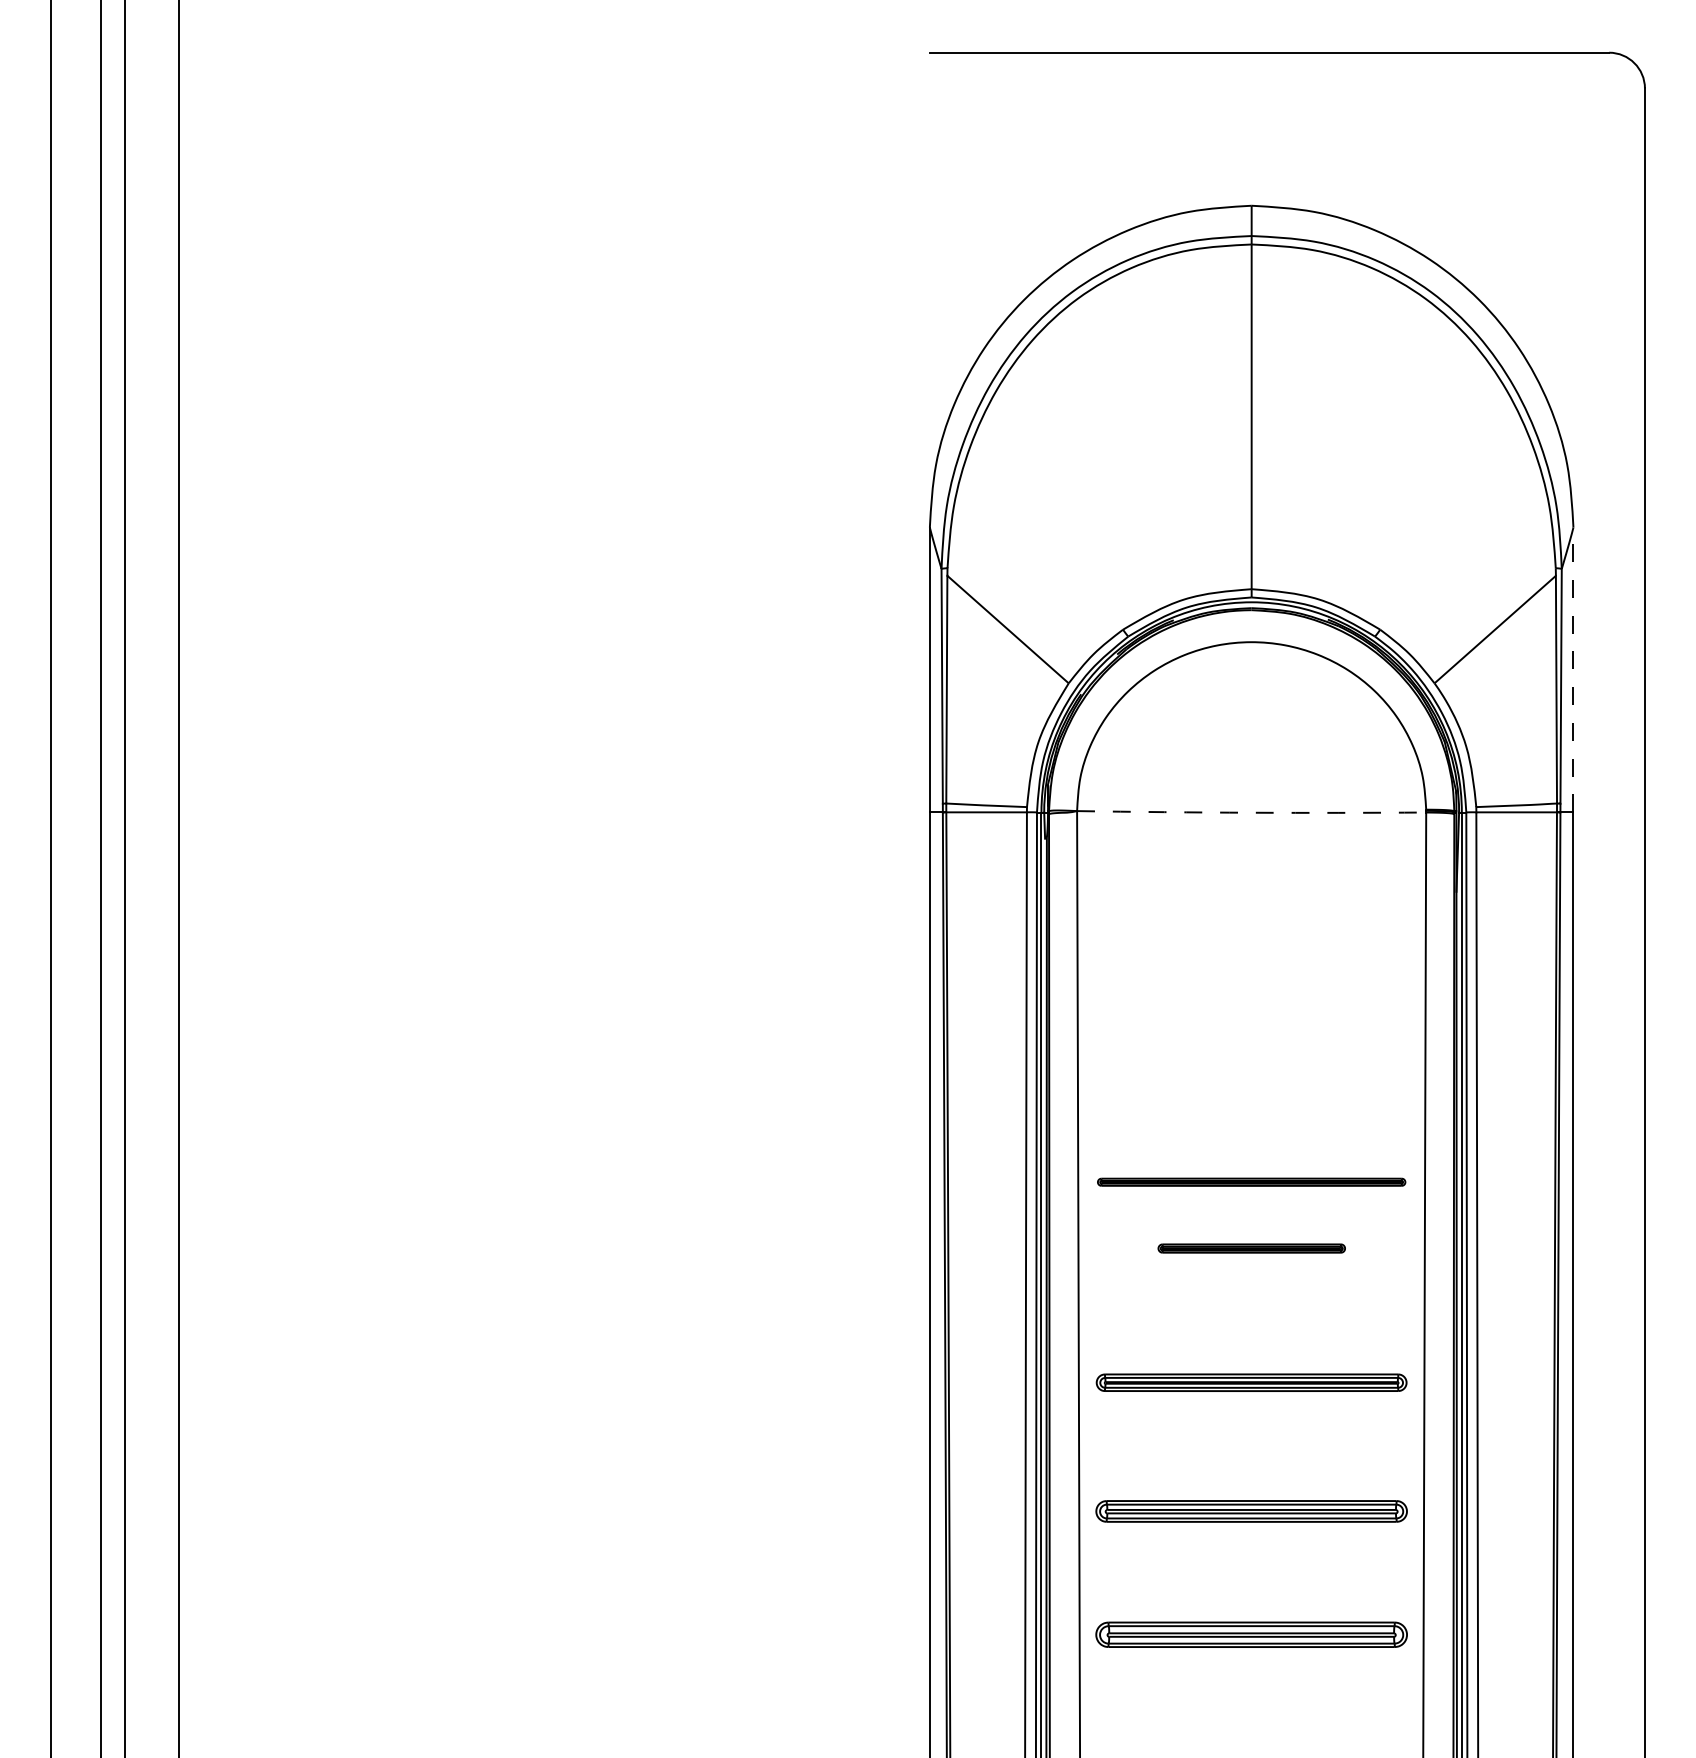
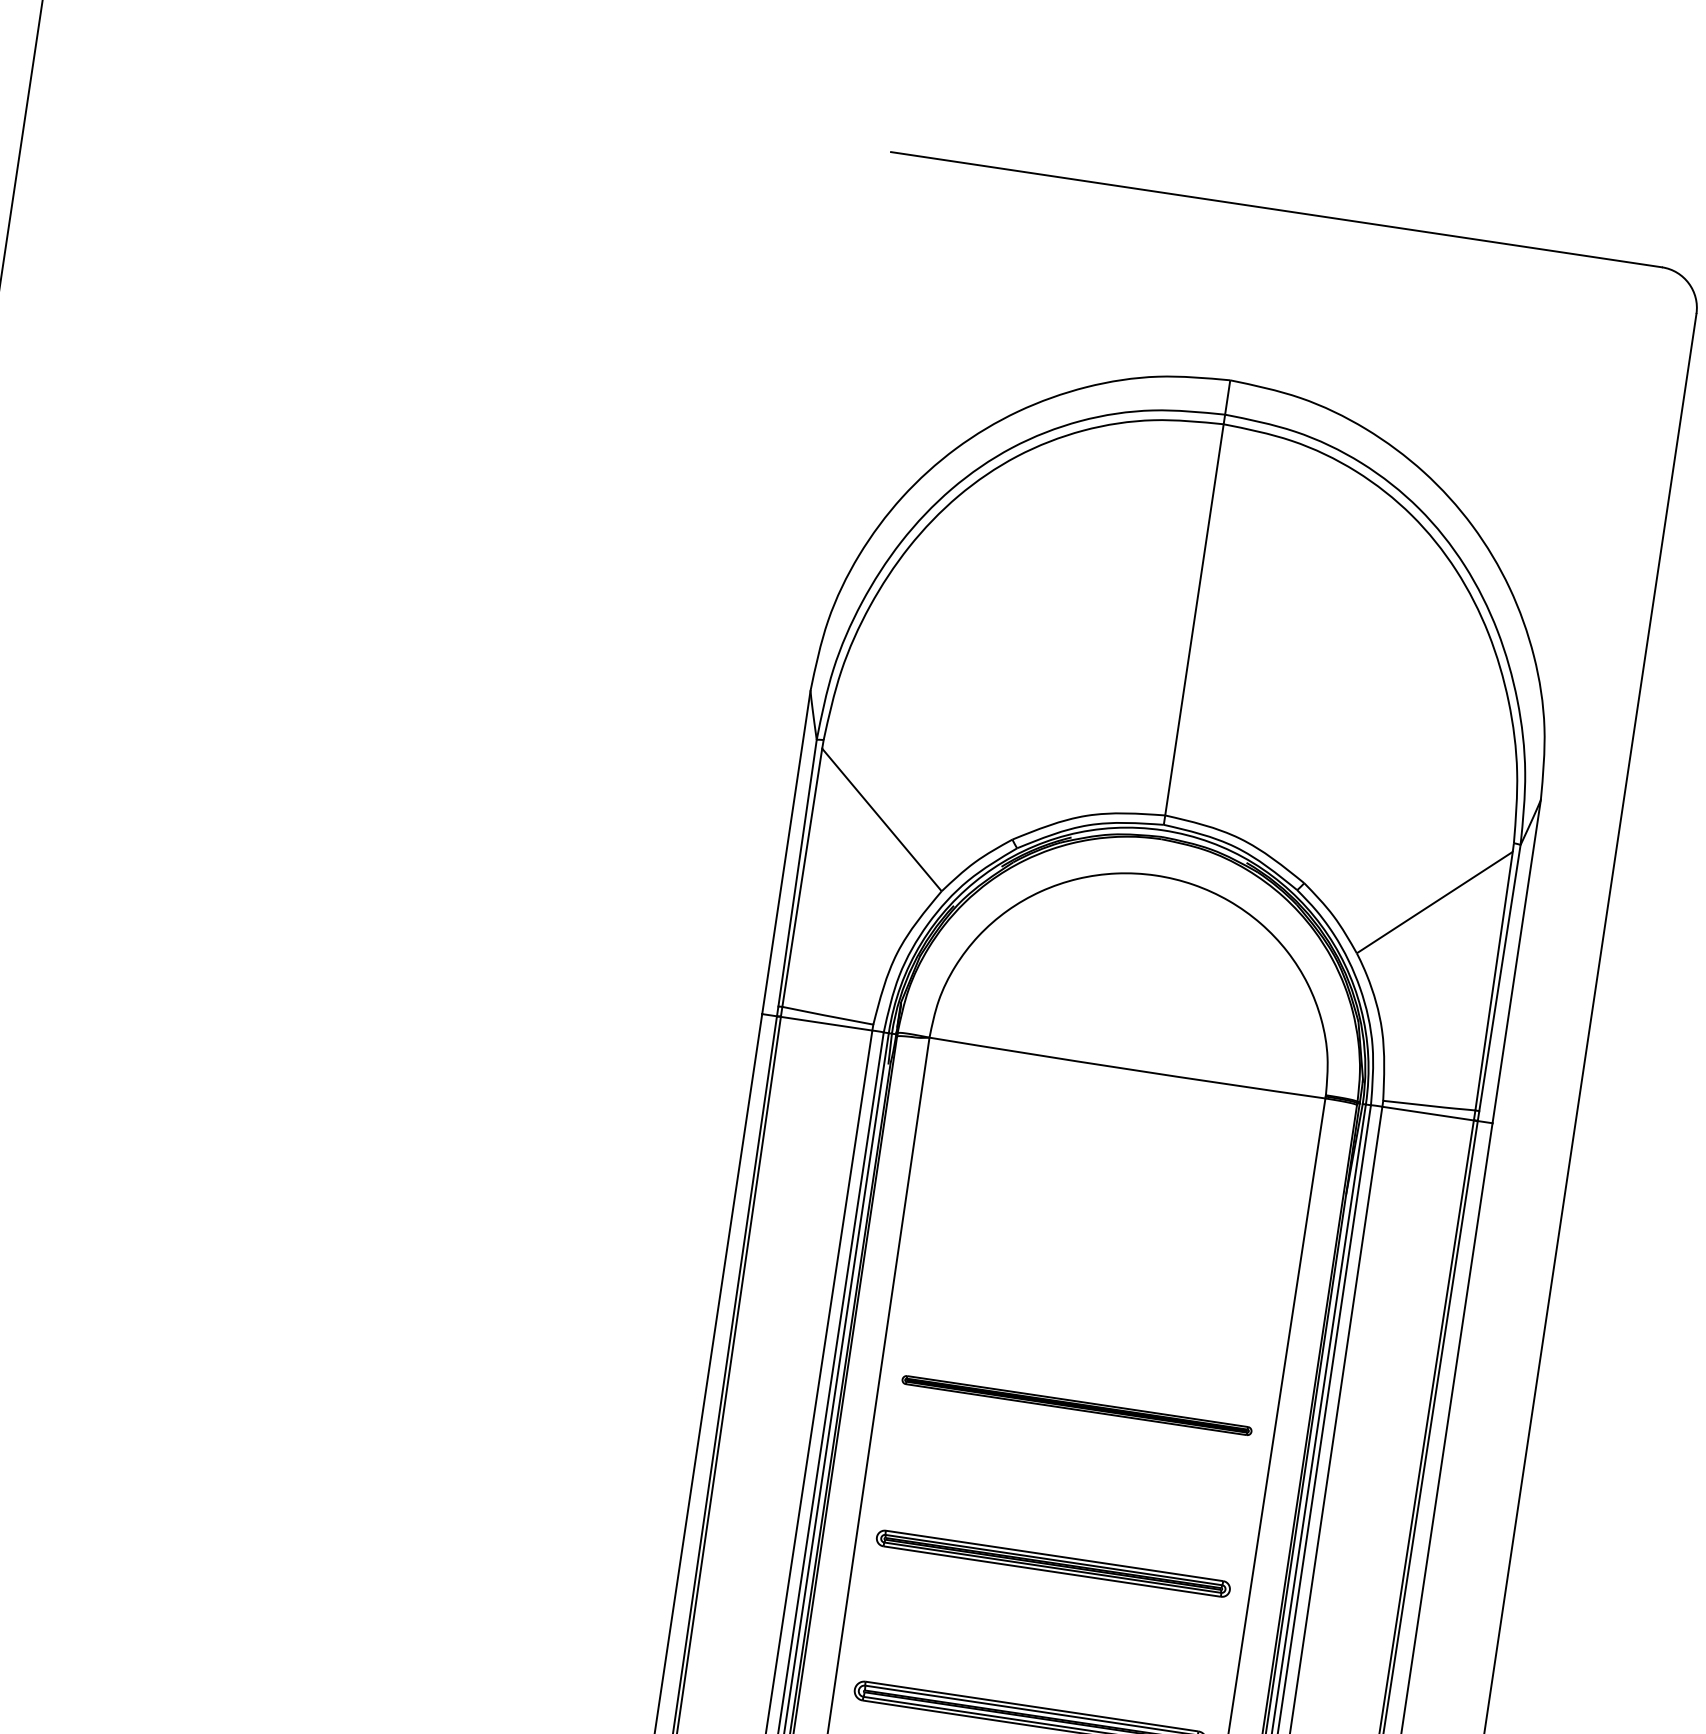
line: (1573, 669) -> (1516, 961), dashed -> solid
arc: (1251, 812) -> (1127, 1068), dashed -> solid
part: (1251, 1181) -> (1076, 1404), moved
part: (1251, 1248) -> (1053, 1563), size x1.67

